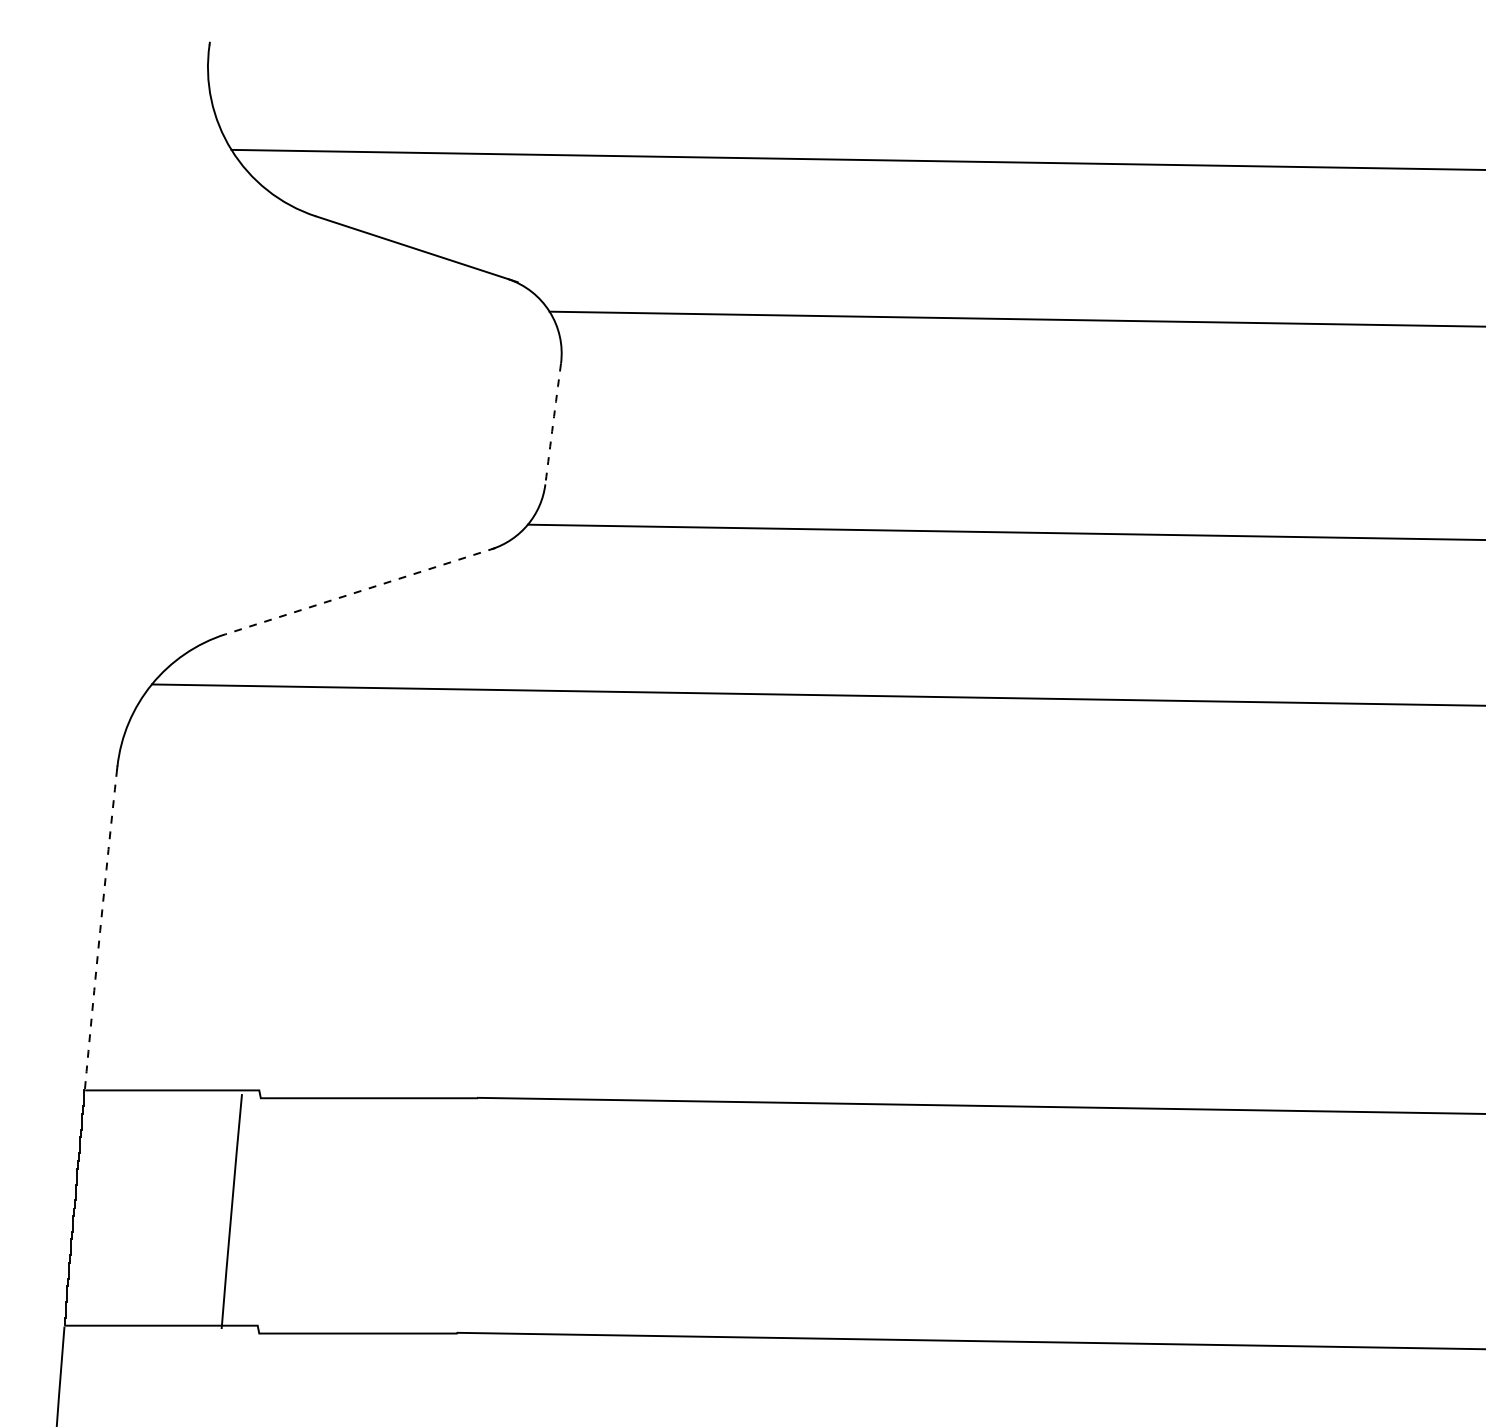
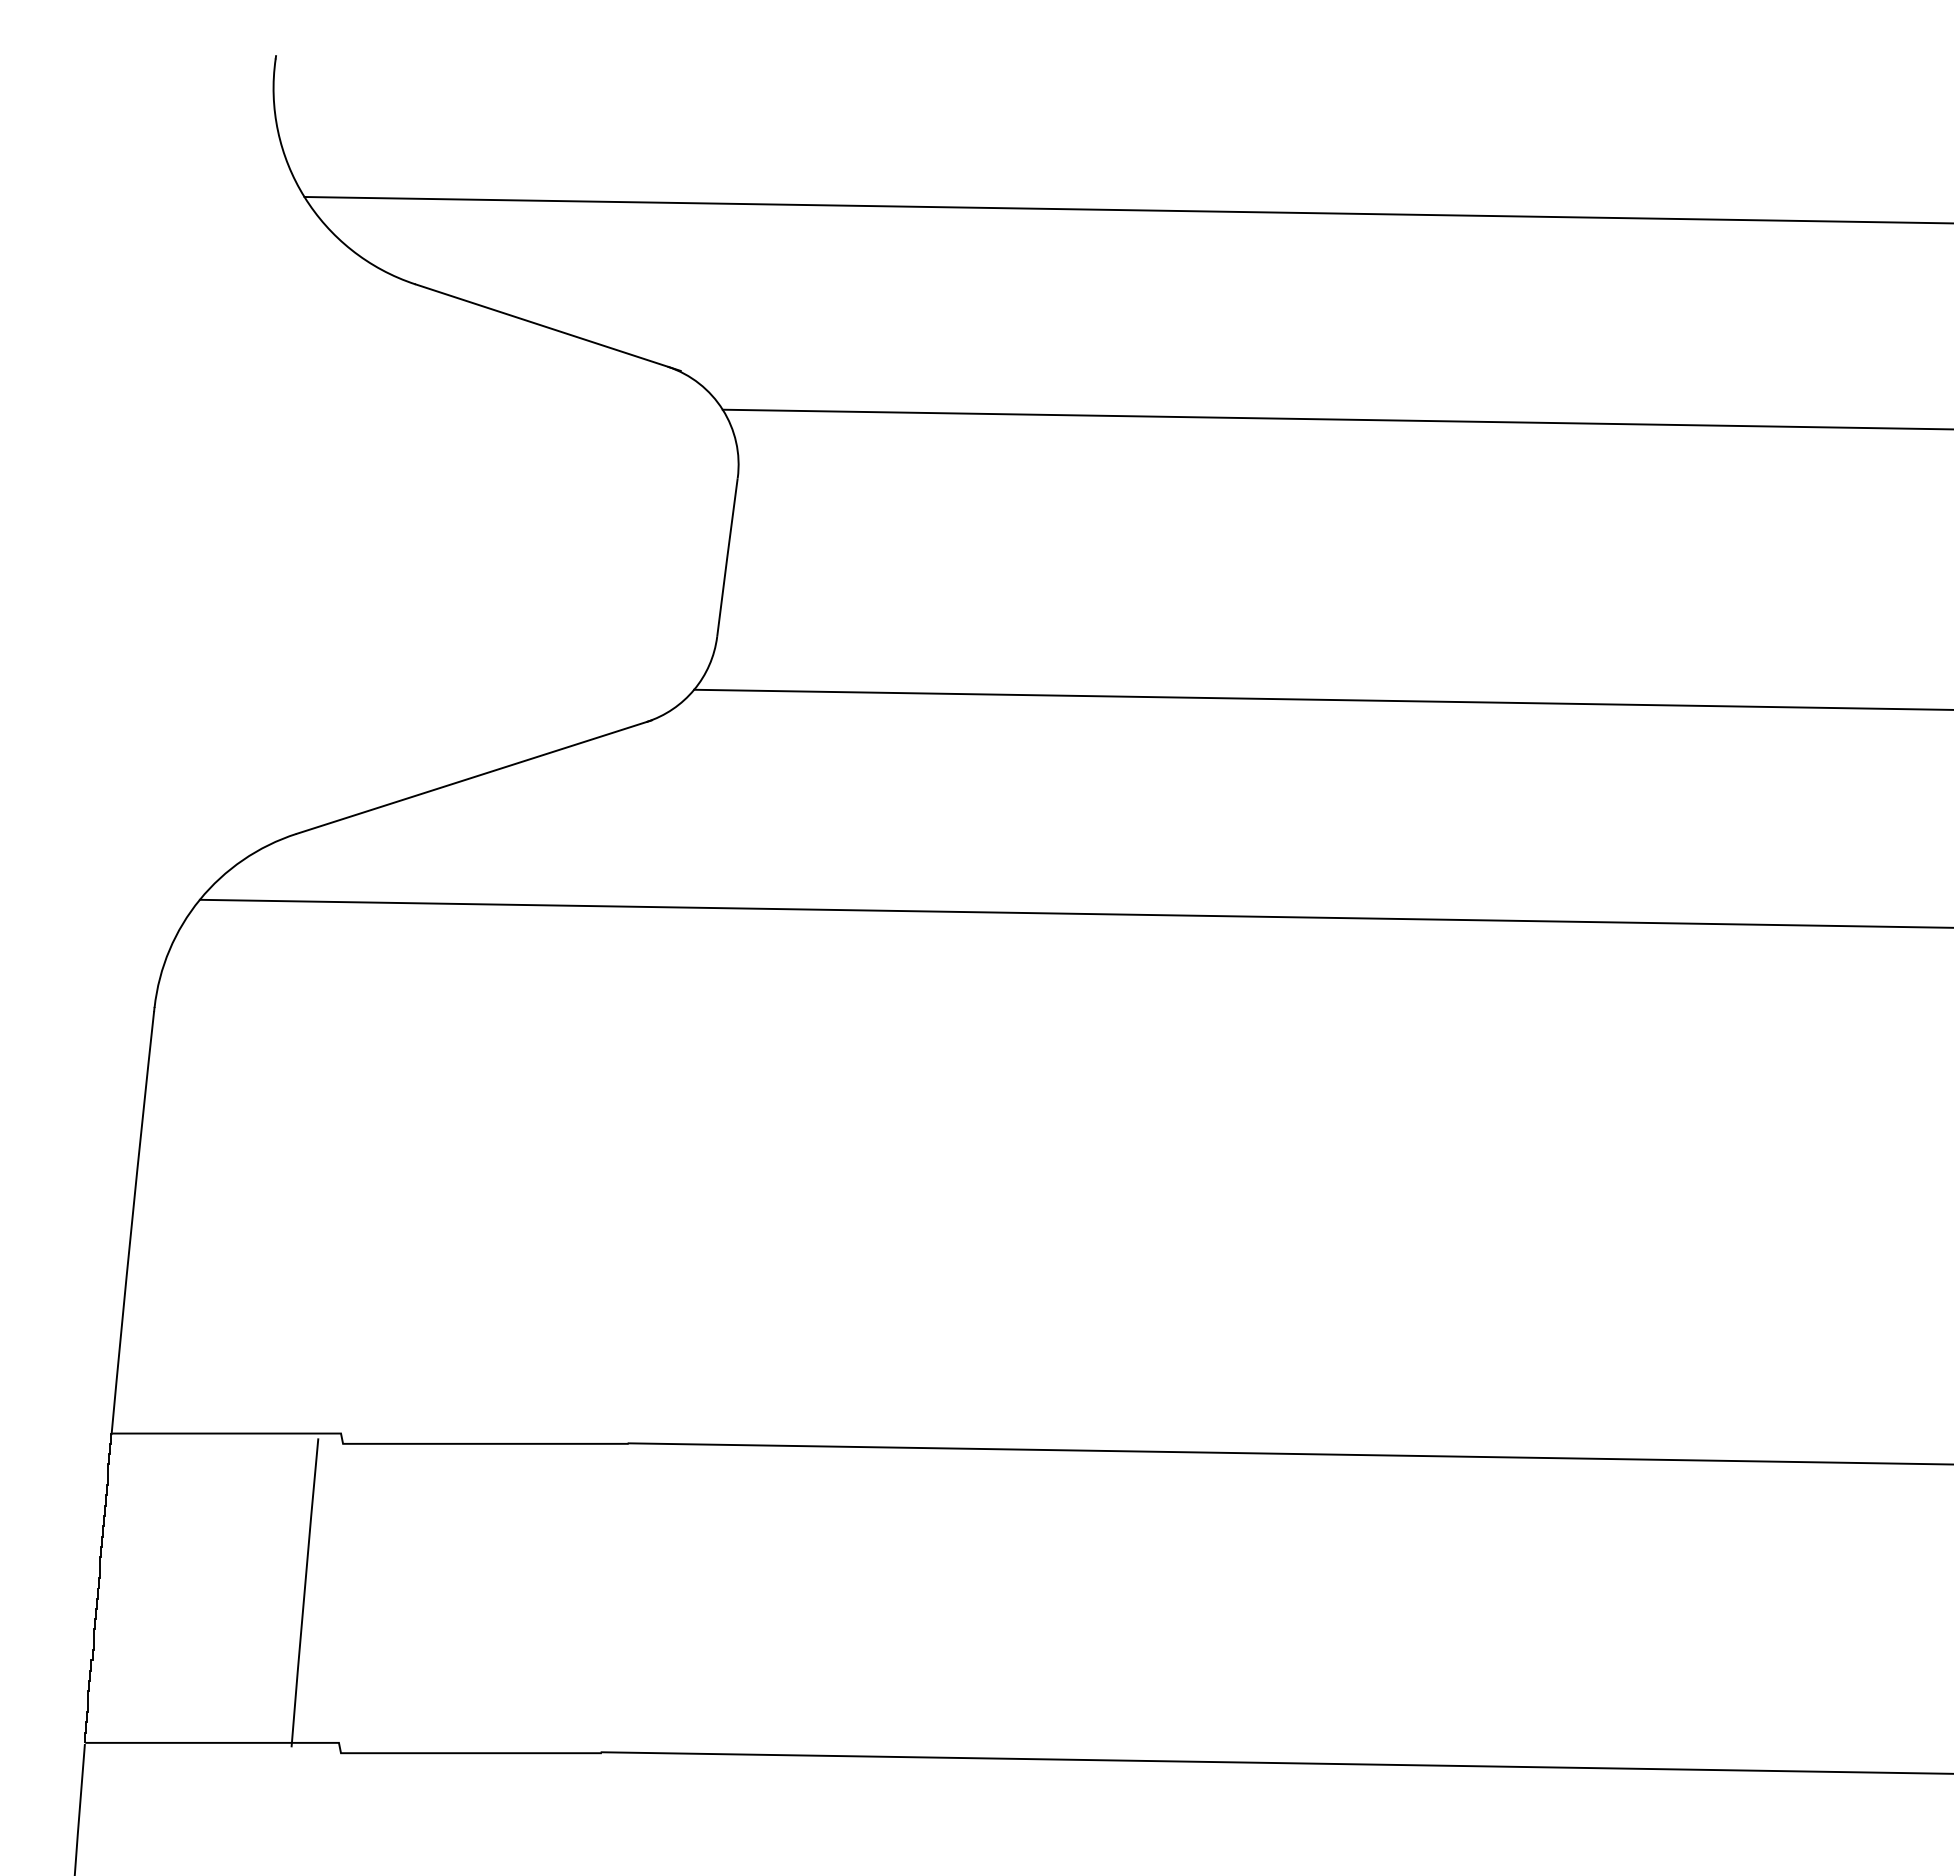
arc: (553, 424) -> (727, 557), dashed -> solid
line: (360, 591) -> (473, 777), dashed -> solid
arc: (99, 929) -> (131, 1222), dashed -> solid

